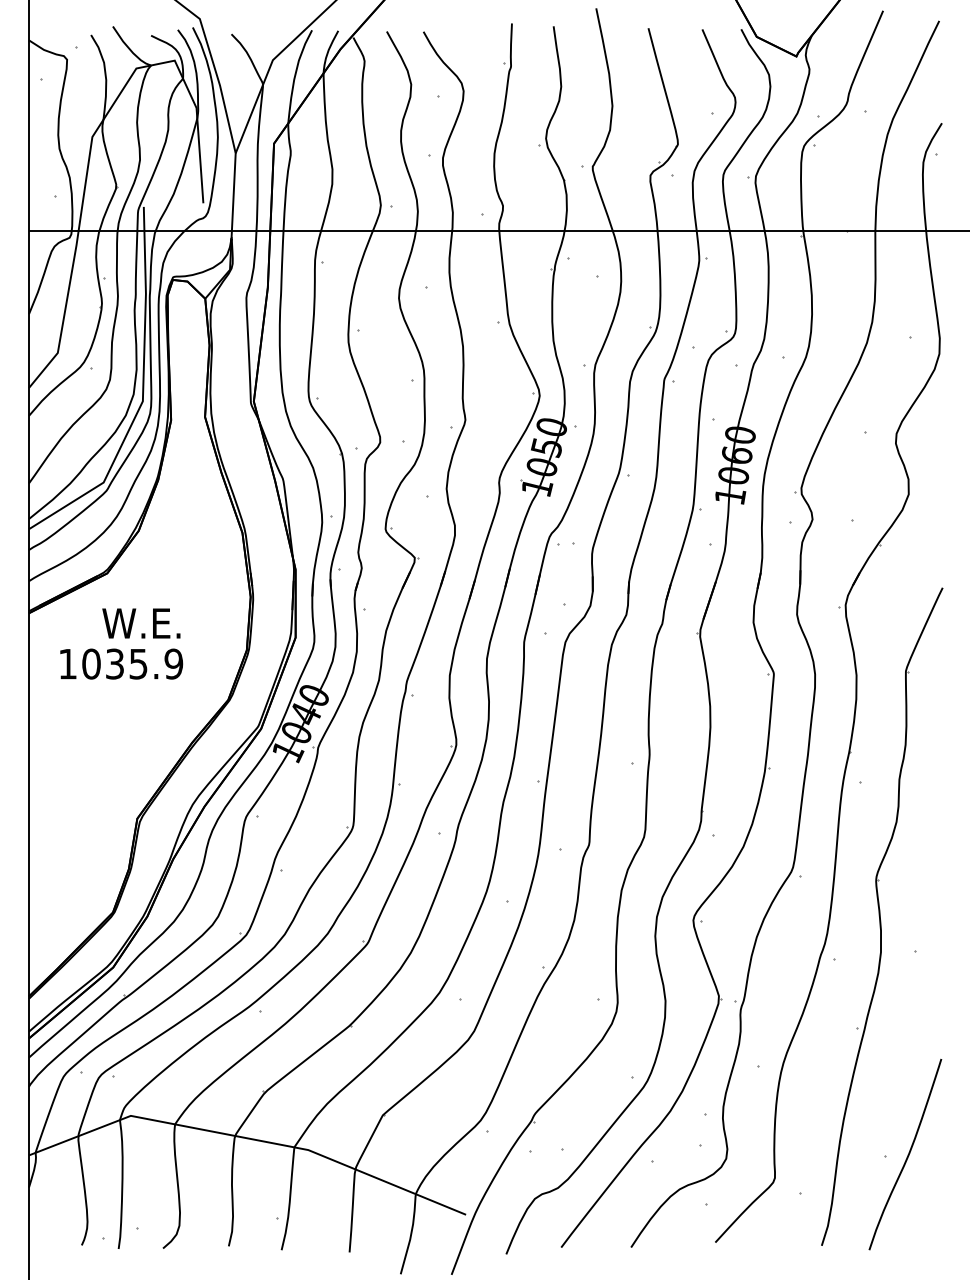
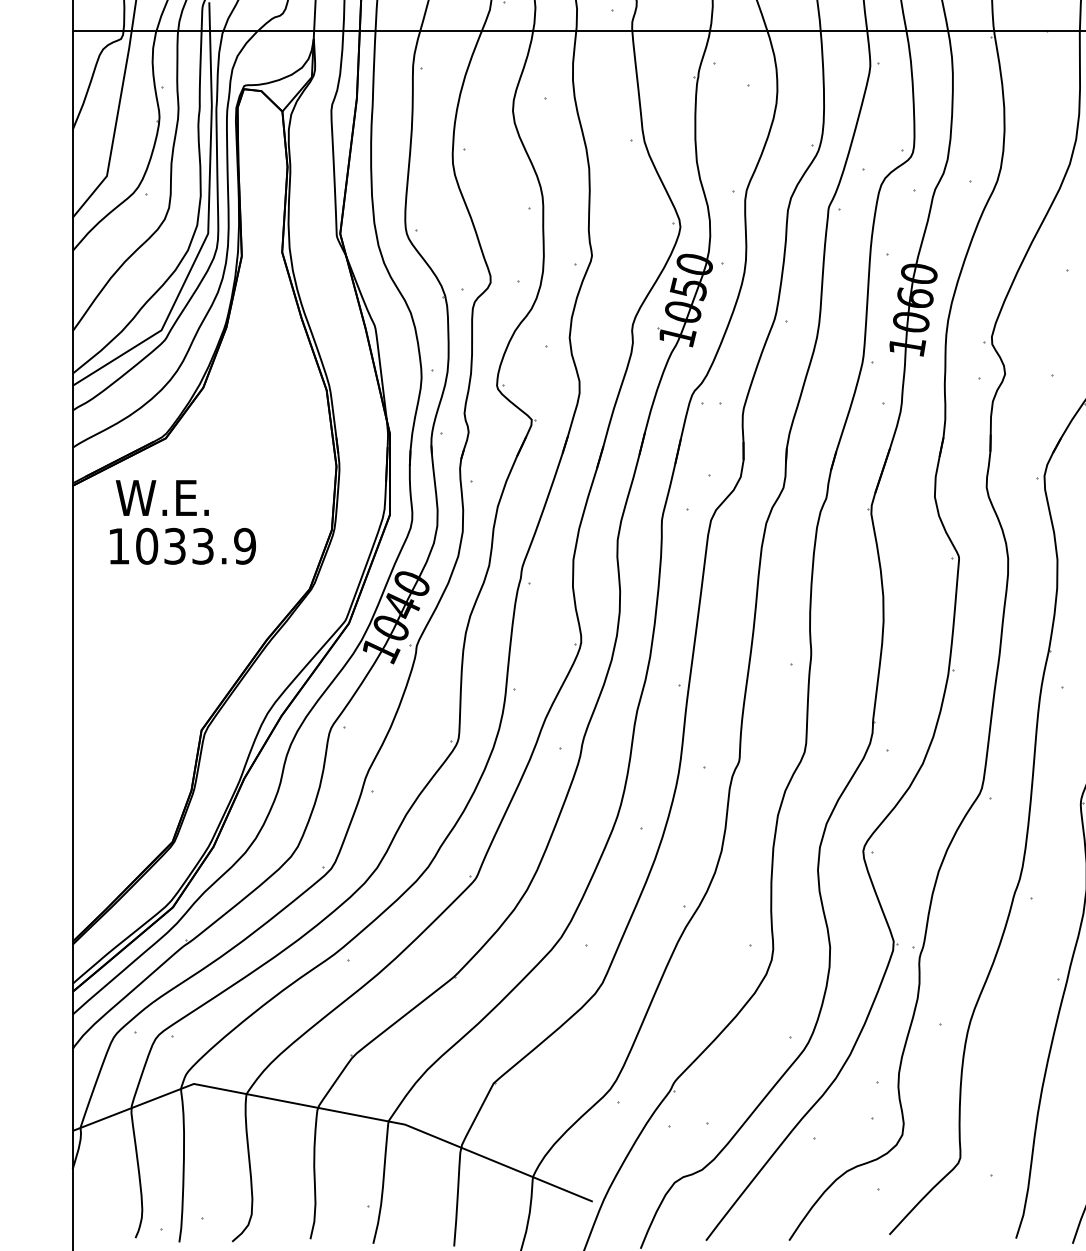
text: (141, 623) -> (162, 498), moved
text: (138, 663) -> (202, 545), 1035.9 -> 1033.9

